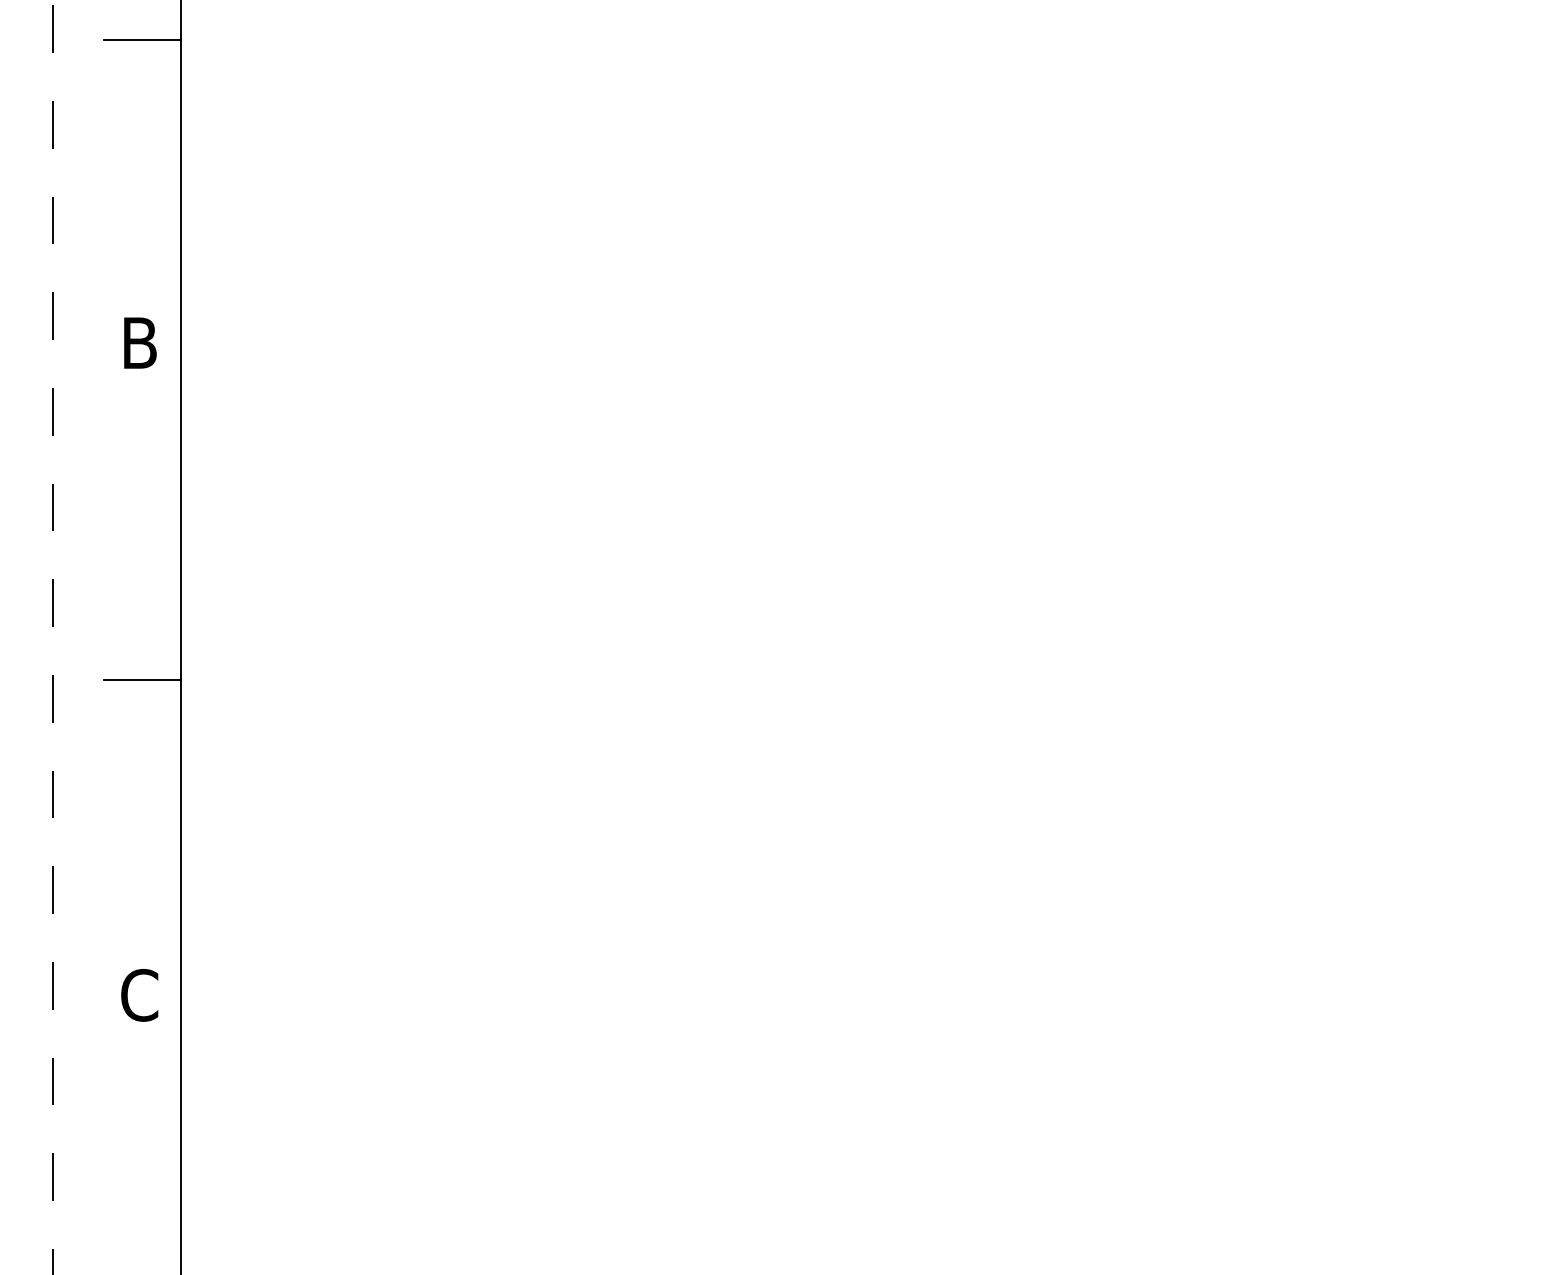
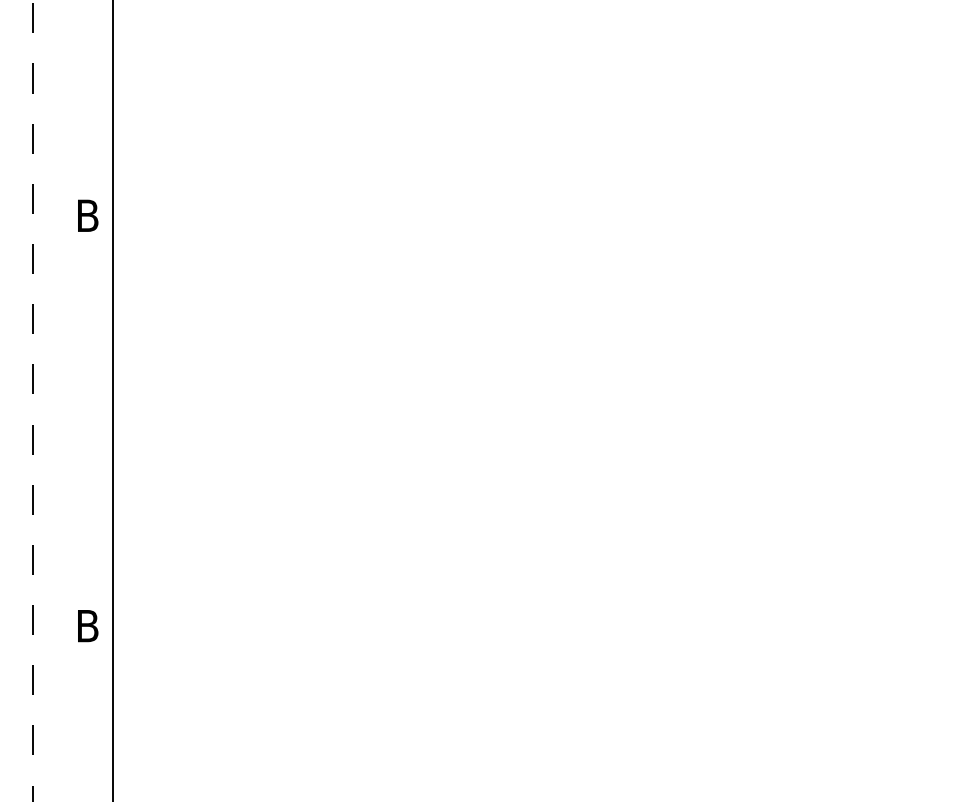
line: (142, 40) -> (89, 25), removed
line: (142, 679) -> (89, 427), removed
text: (139, 994) -> (87, 625), C -> B

